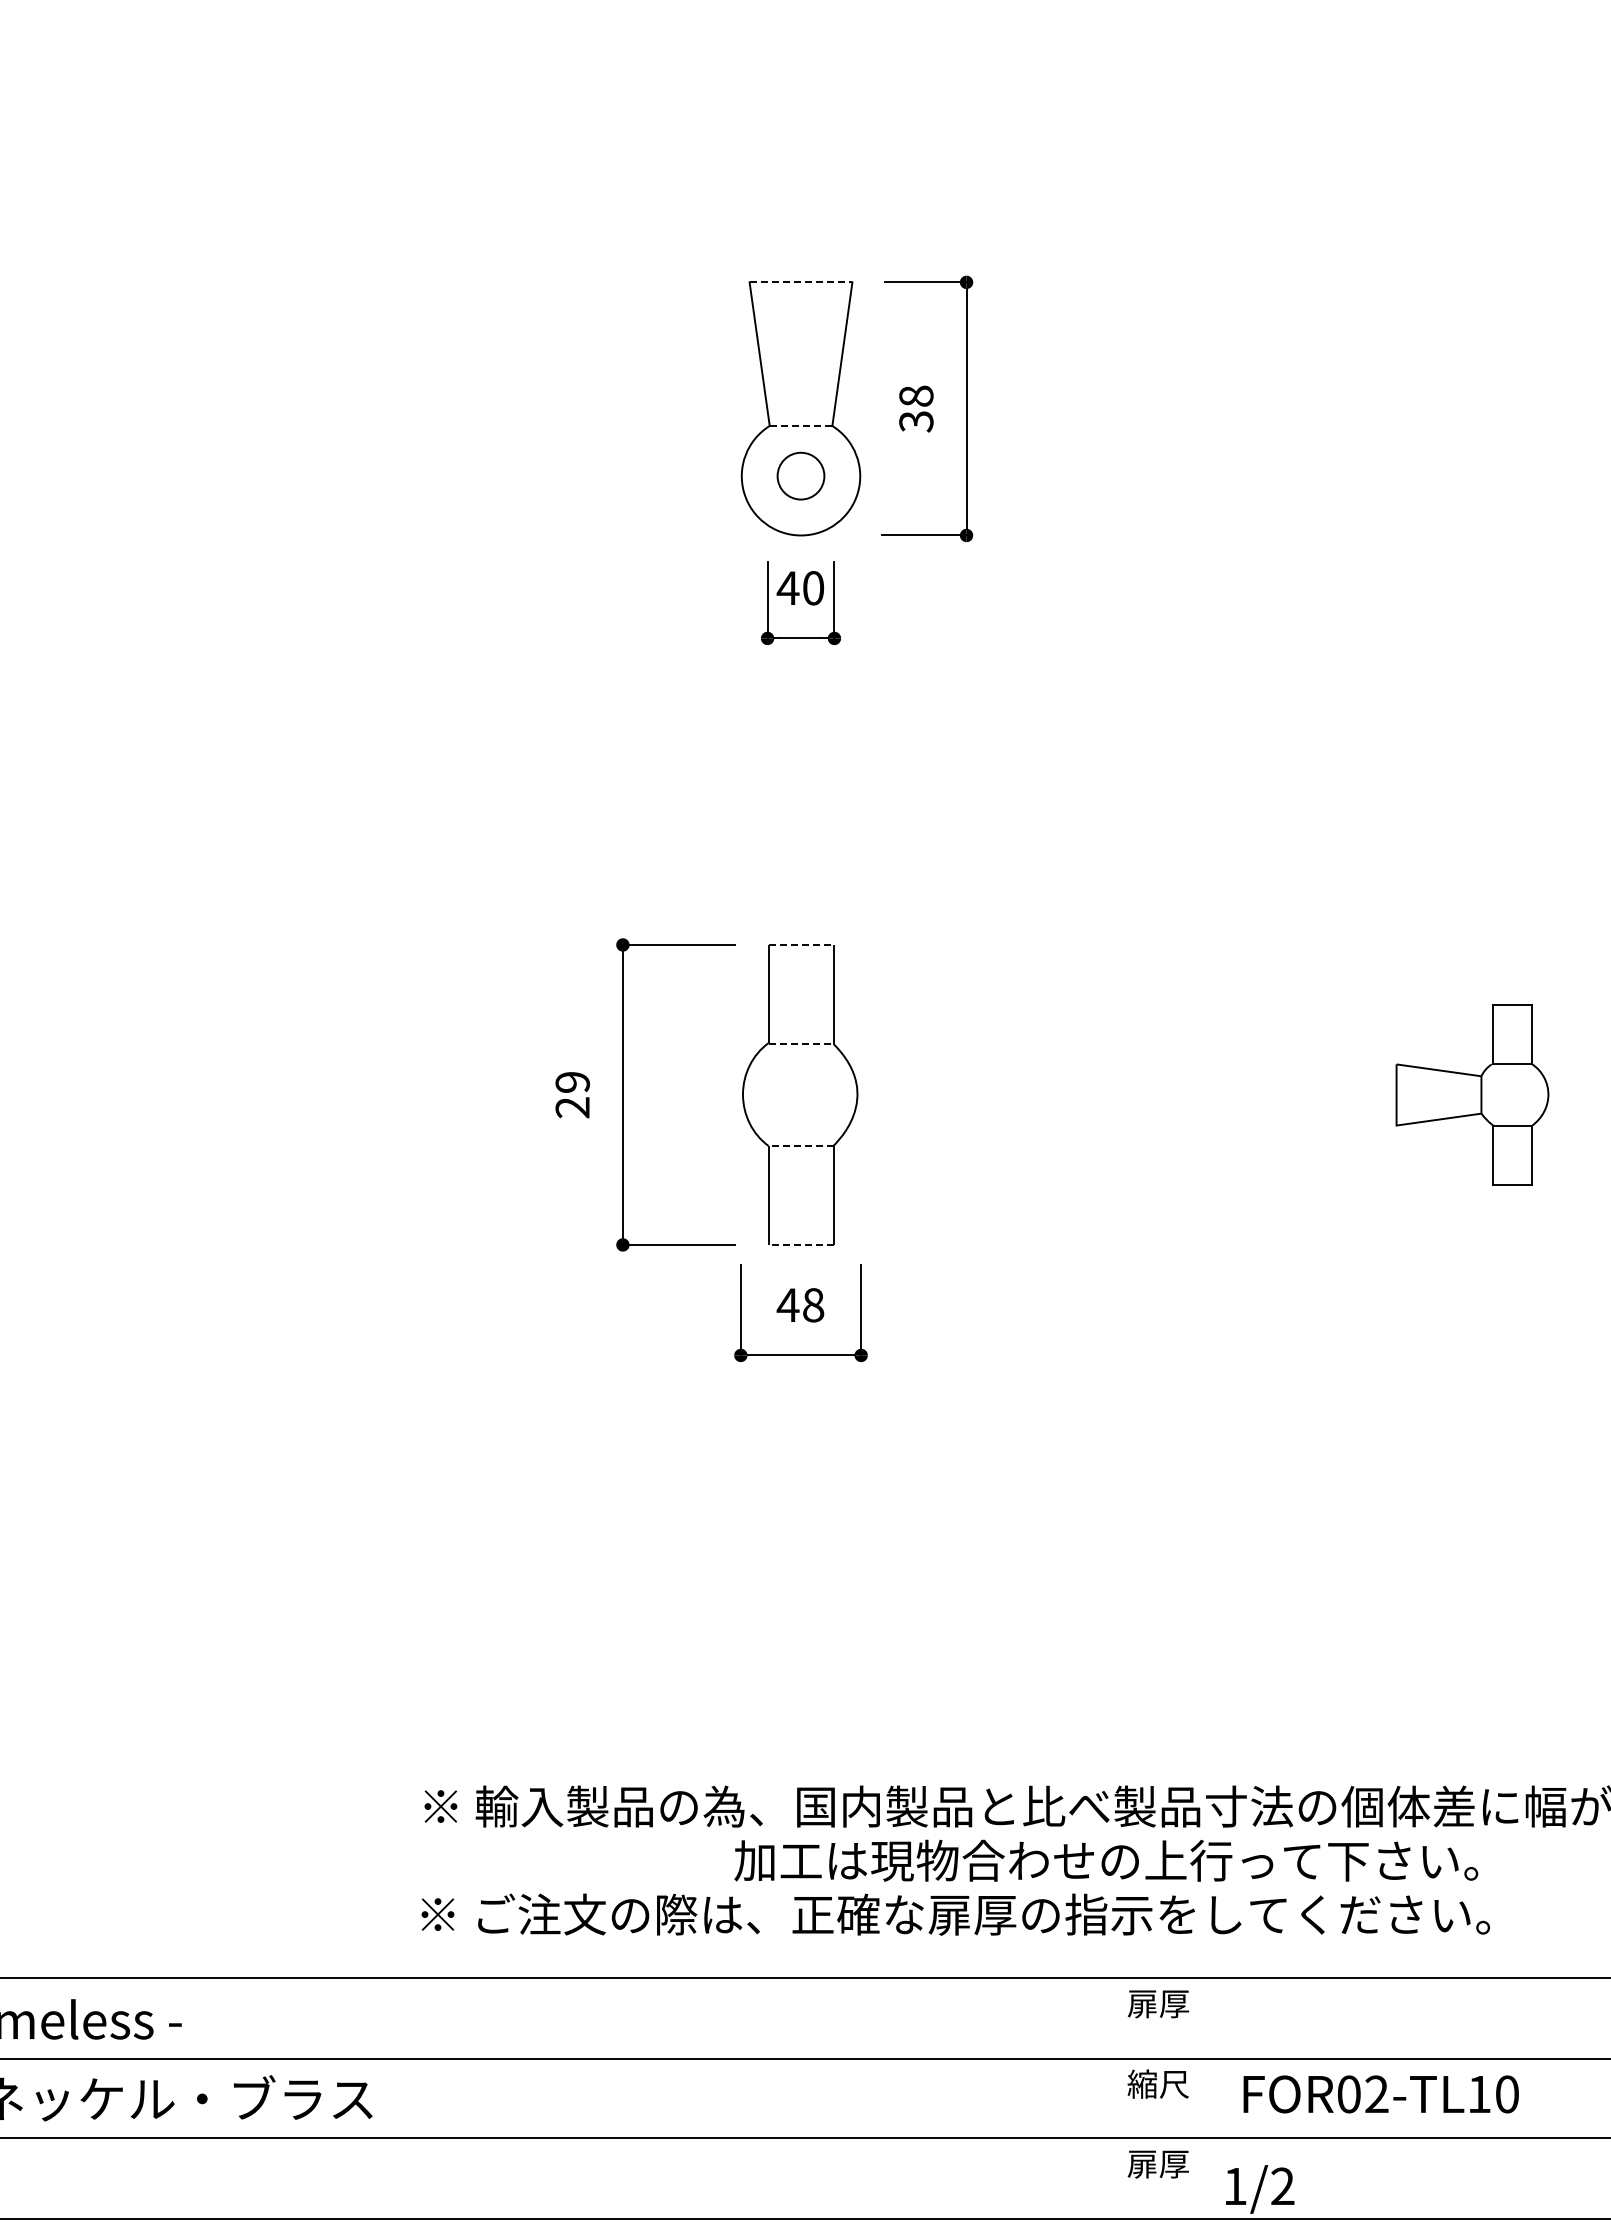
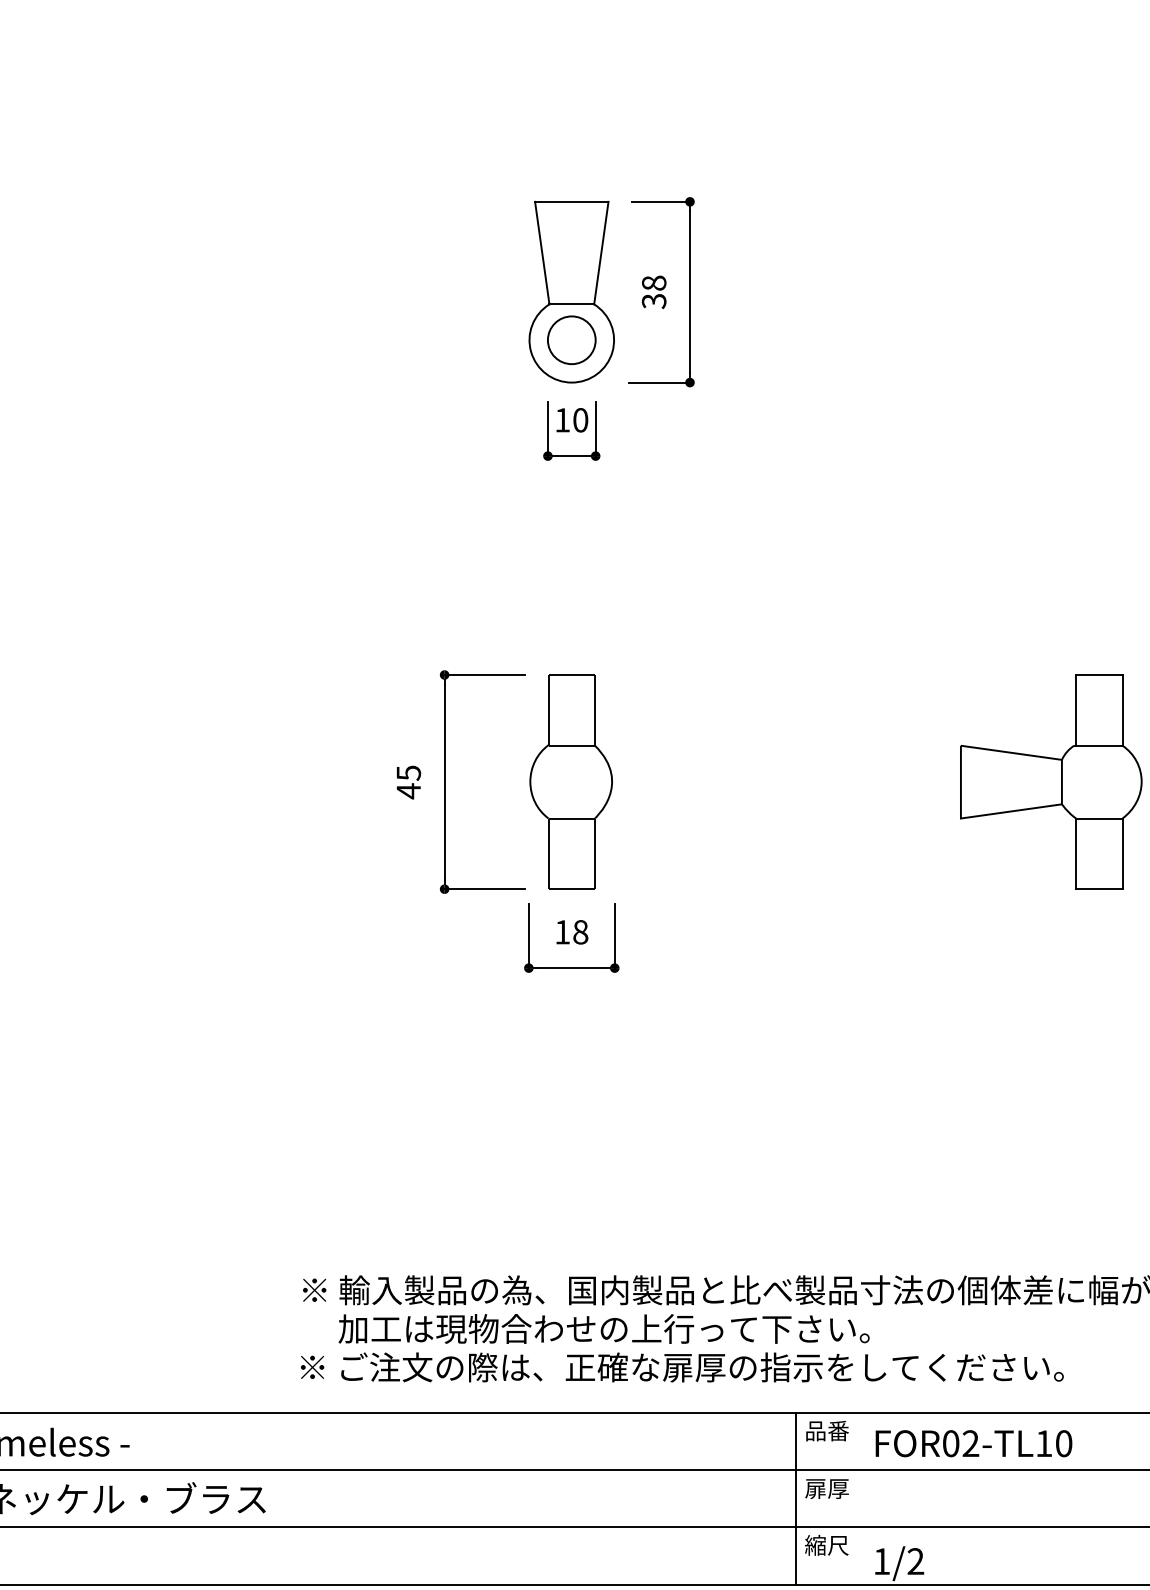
line: (800, 282) -> (571, 201), dashed -> solid
line: (801, 425) -> (572, 304), dashed -> solid
circle: (800, 475) -> (571, 339), size x1.43
text: (787, 587) -> (562, 419), 40 -> 10
line: (801, 944) -> (572, 674), dashed -> solid
line: (801, 1044) -> (572, 746), dashed -> solid
part: (1472, 1094) -> (1051, 781), size x1.67
text: (572, 1095) -> (408, 782), 29 -> 45
line: (801, 1145) -> (572, 818), dashed -> solid
line: (801, 1244) -> (572, 888), dashed -> solid
text: (787, 1304) -> (562, 931), 48 -> 18
text: (1106, 1860) -> (604, 1328), moved
text: (1158, 2003) -> (827, 1430), 扉厚 -> 品番
text: (1158, 2083) -> (827, 1488), 縮尺 -> 扉厚
text: (1380, 2094) -> (973, 1443), moved
line: (1114, 2098) -> (795, 1498), added
text: (1157, 2163) -> (826, 1545), 扉厚 -> 縮尺

